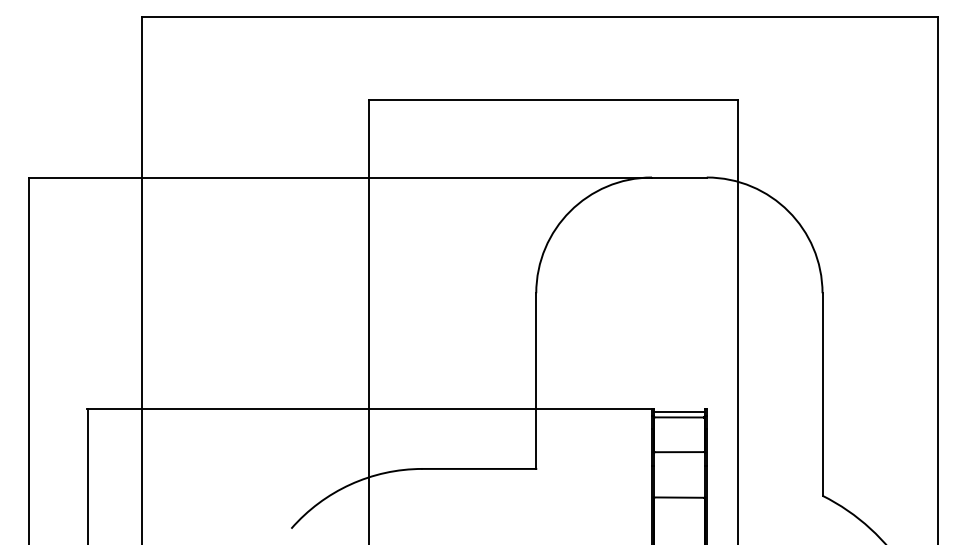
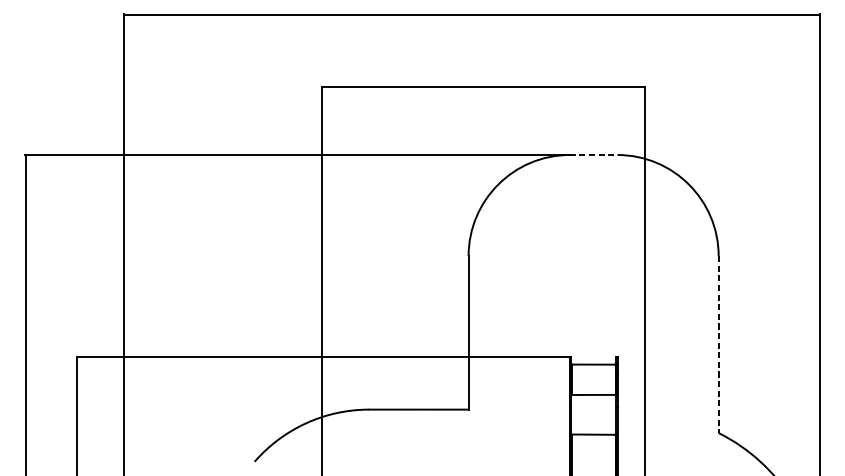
line: (679, 177) -> (593, 155), solid -> dashed
line: (822, 395) -> (718, 345), solid -> dashed
line: (679, 412) -> (593, 360), removed

